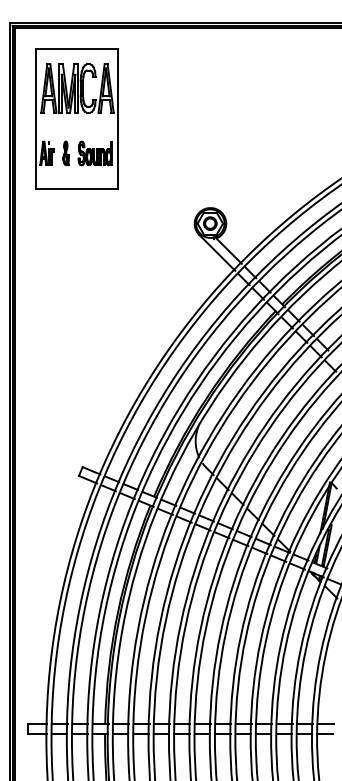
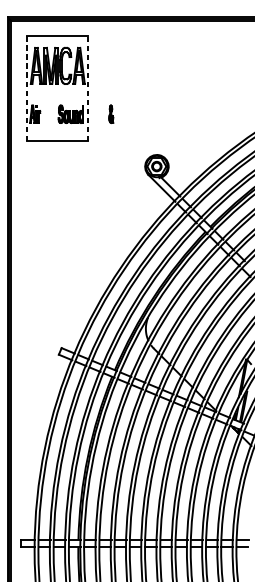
line: (118, 118) -> (88, 88), solid -> dashed
line: (35, 119) -> (26, 88), solid -> dashed
part: (65, 153) -> (110, 114), moved

